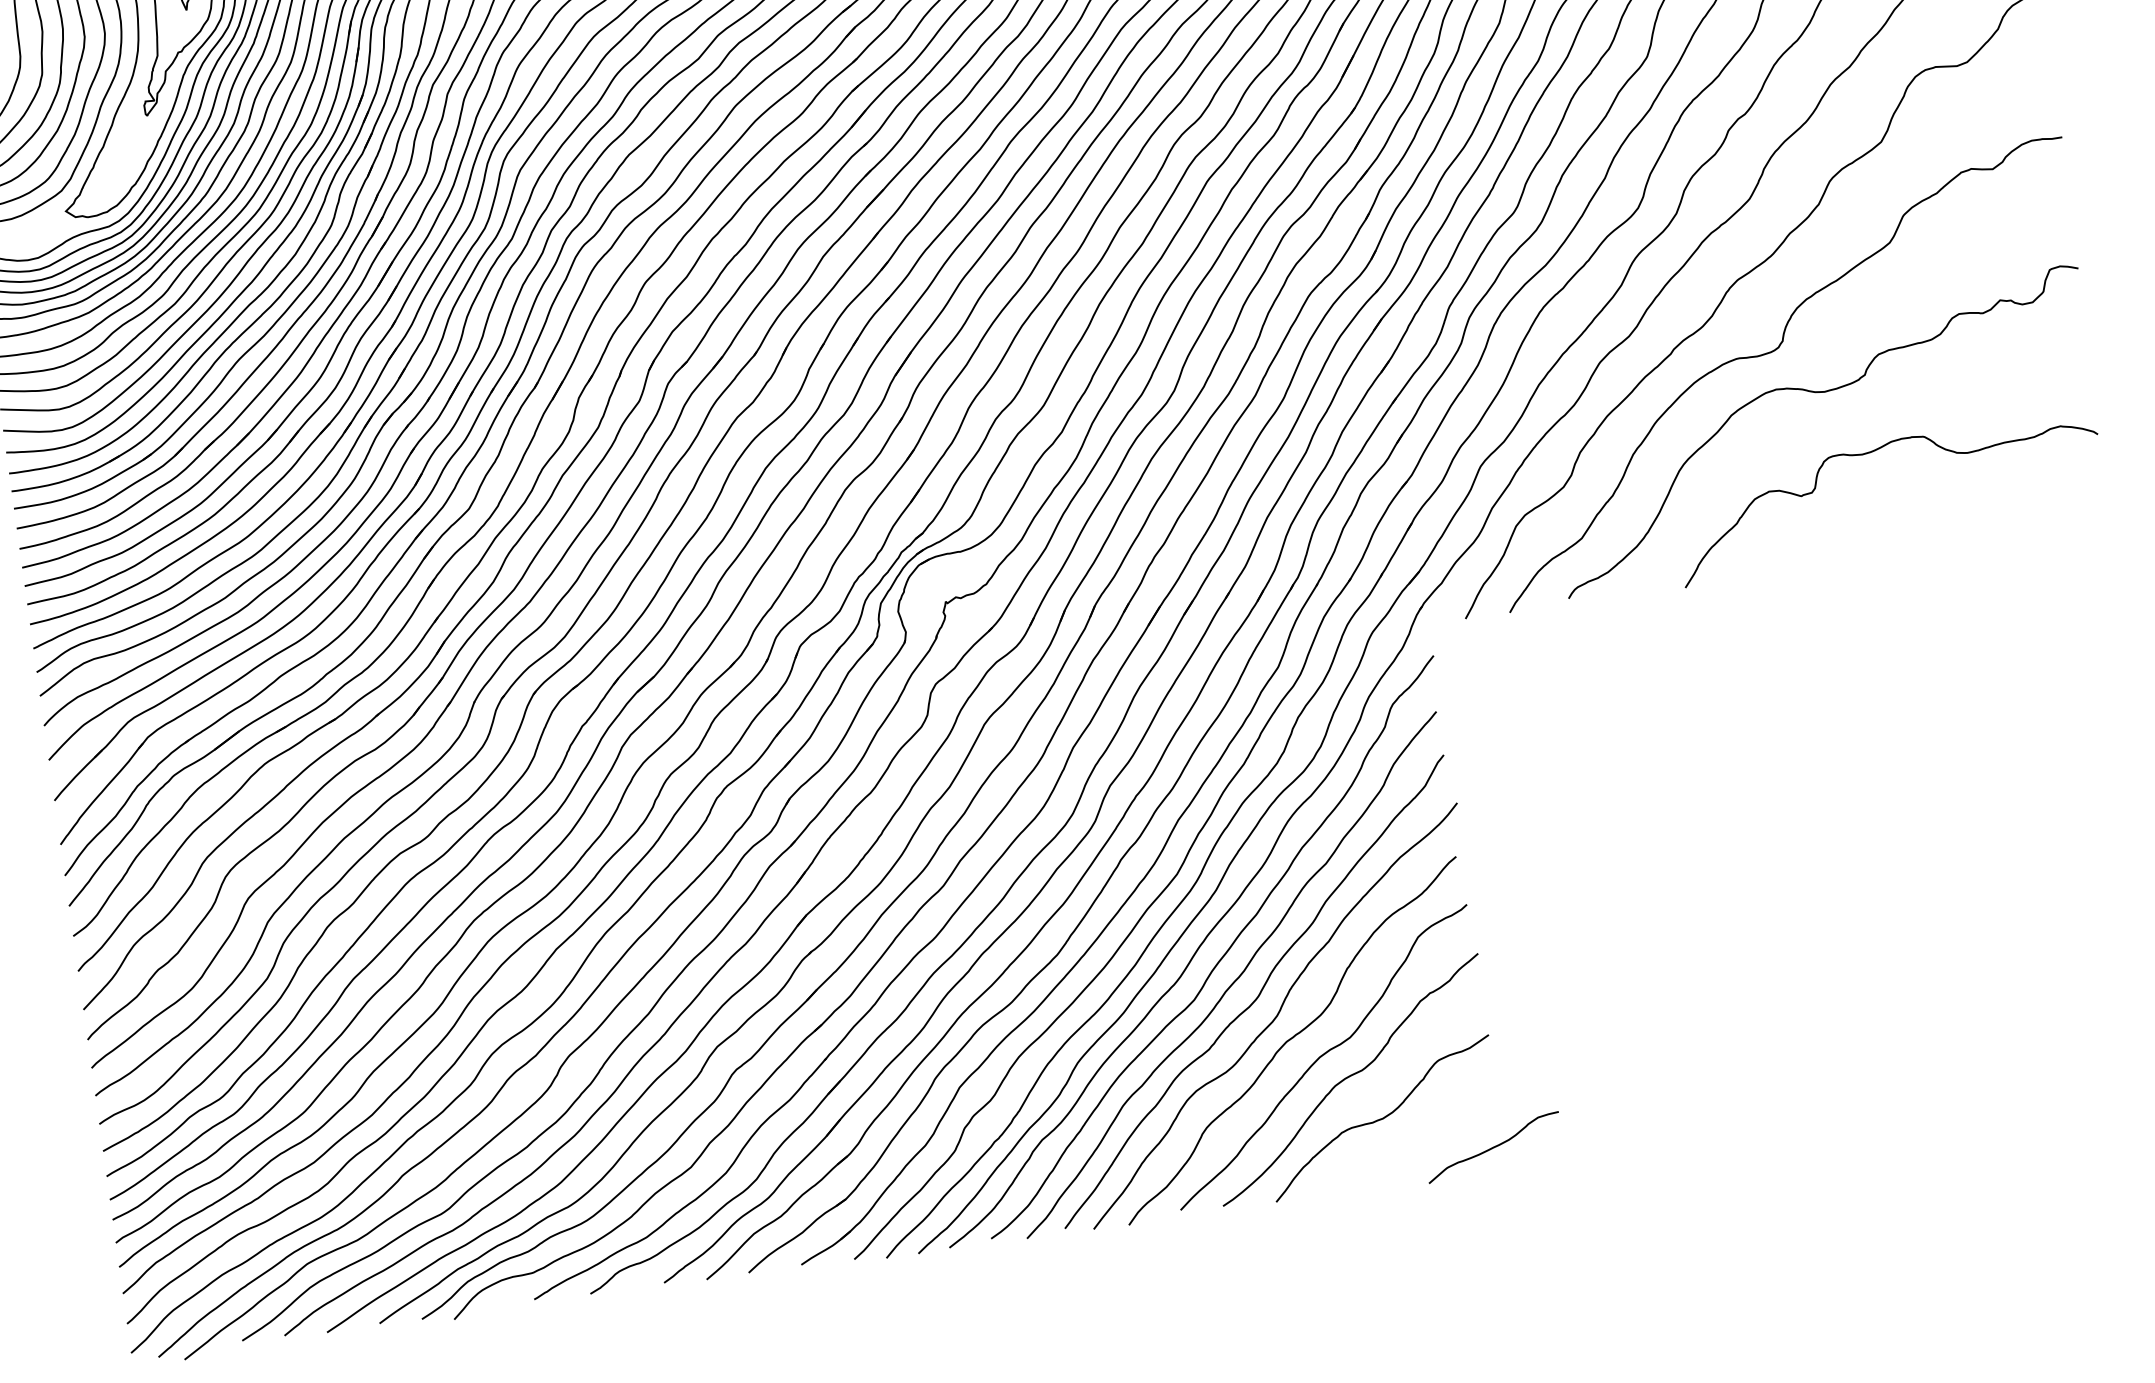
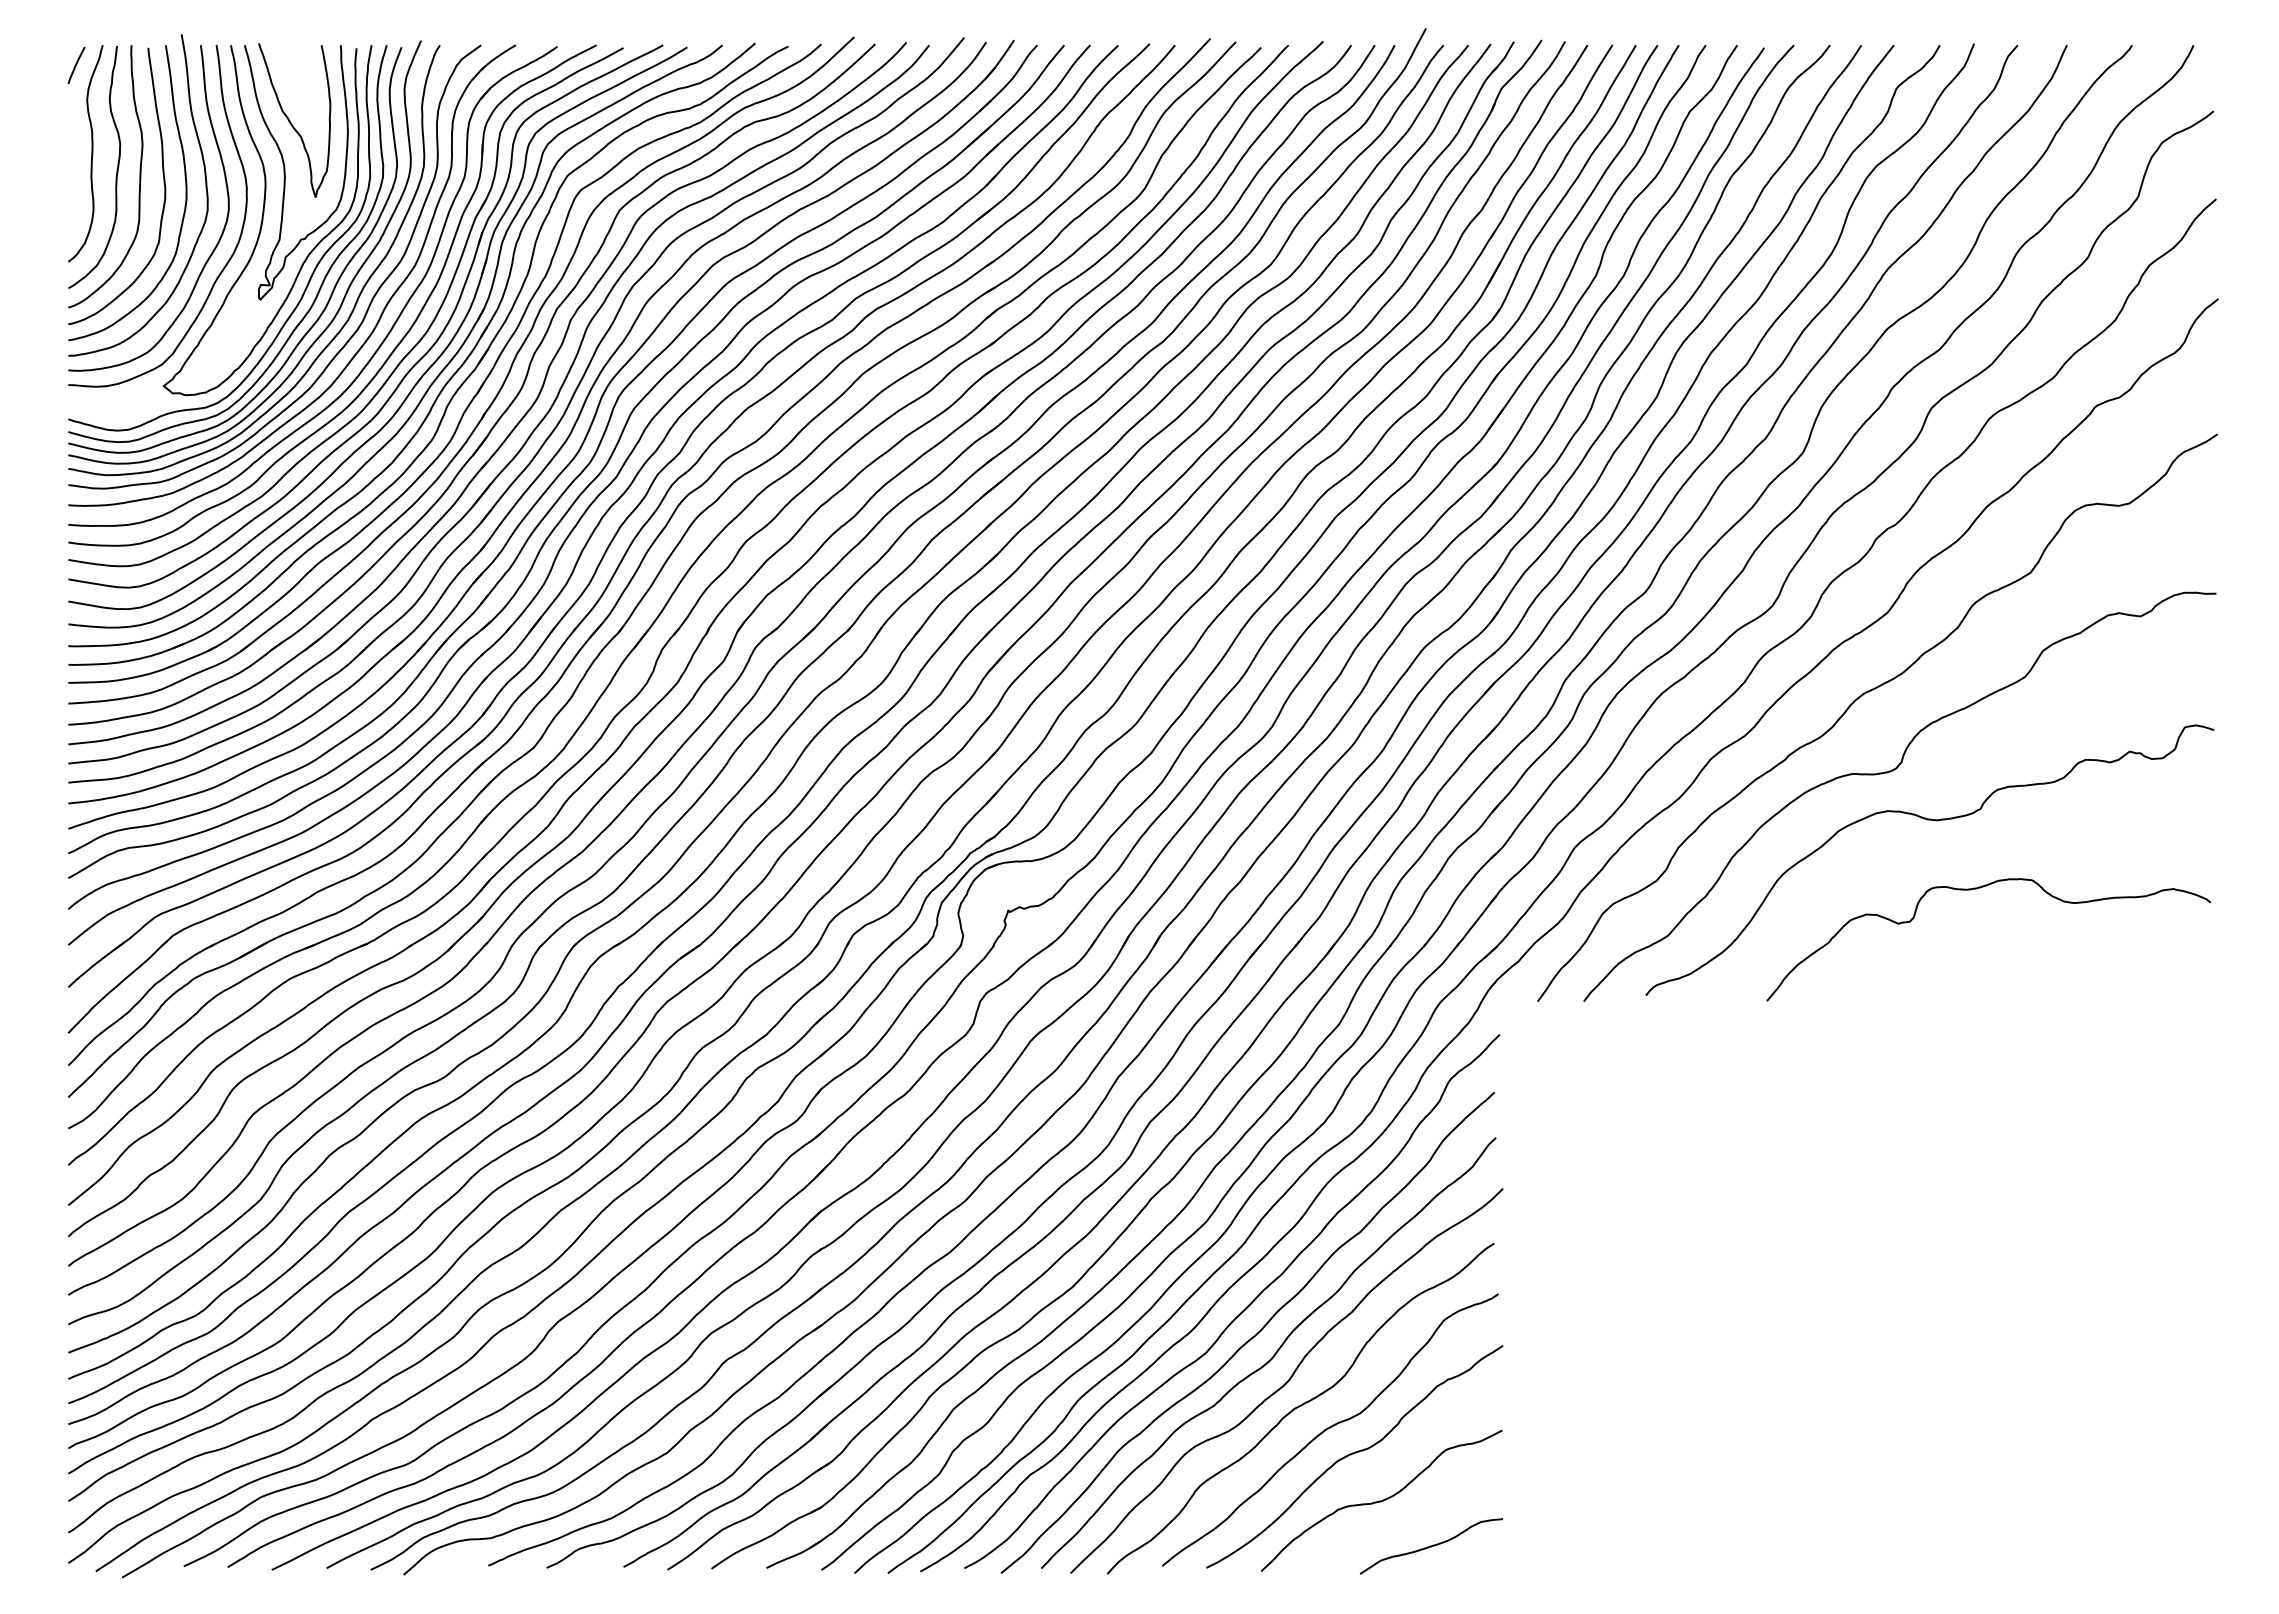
curve: (1492, 1147) -> (1430, 1546), moved

